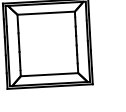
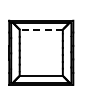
line: (46, 12) -> (41, 29), solid -> dashed

